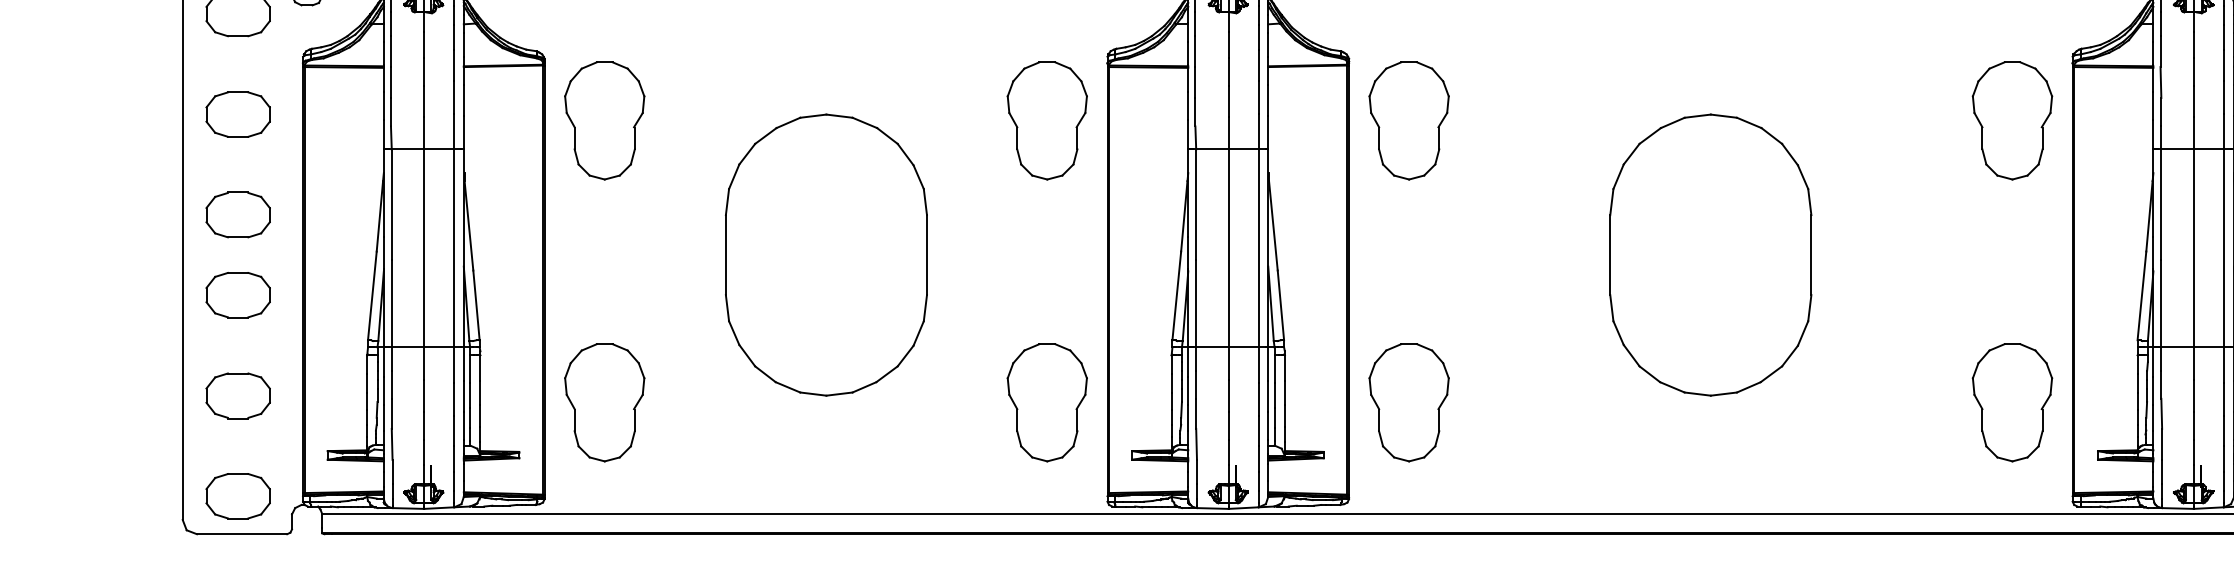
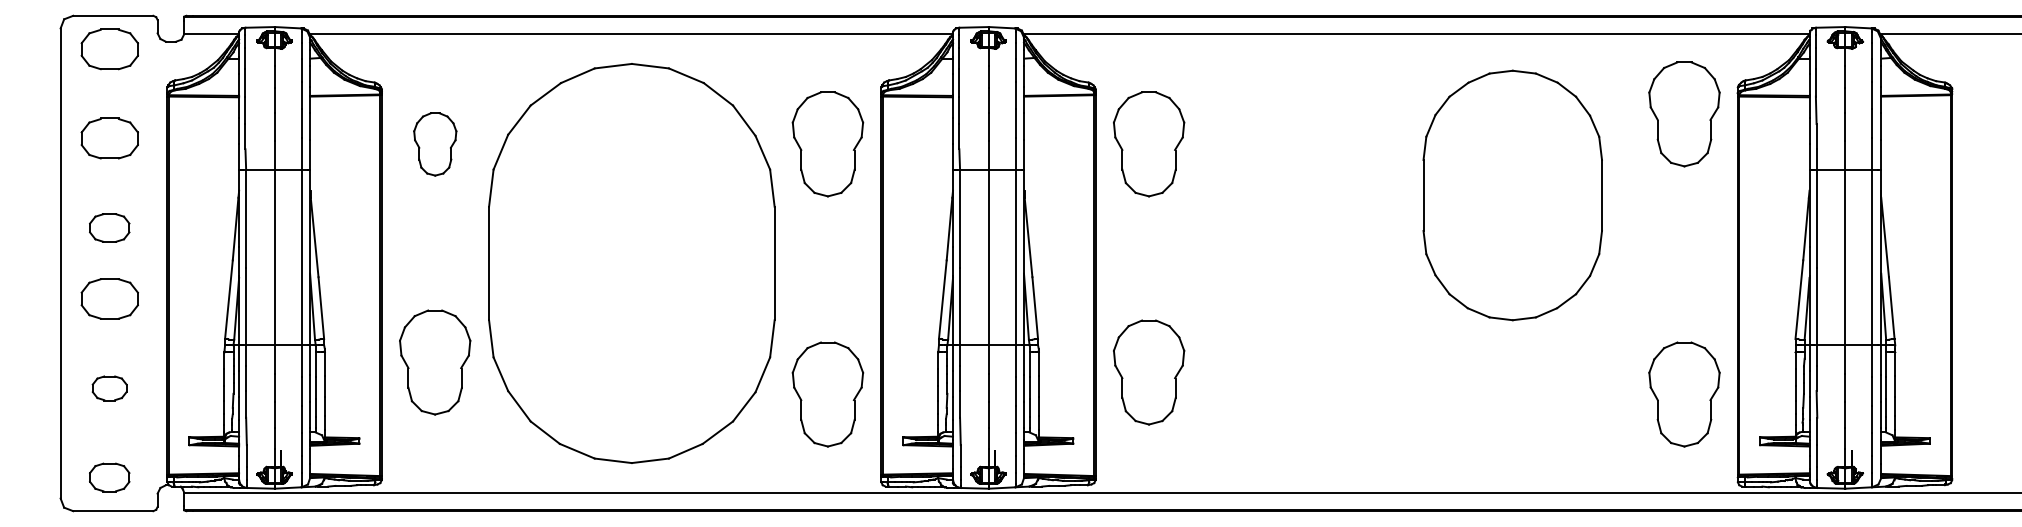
part: (605, 121) -> (435, 144), size x0.6
part: (2012, 121) -> (1684, 114), moved
part: (237, 214) -> (109, 227), size x0.7
part: (825, 255) -> (631, 263), size x1.6
part: (1710, 255) -> (1512, 195), moved
part: (237, 395) -> (109, 388), size x0.6
part: (605, 402) -> (435, 362), moved
part: (1409, 402) -> (1149, 372), moved
part: (237, 496) -> (109, 477), size x0.7

